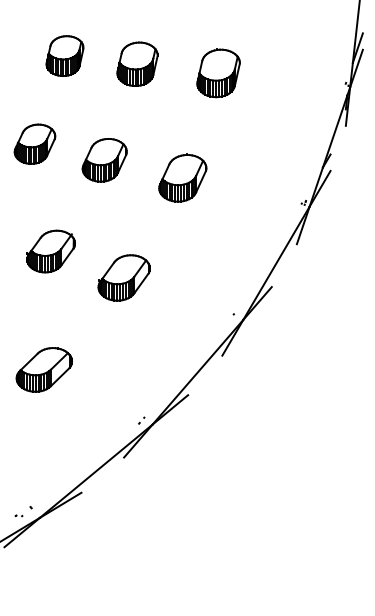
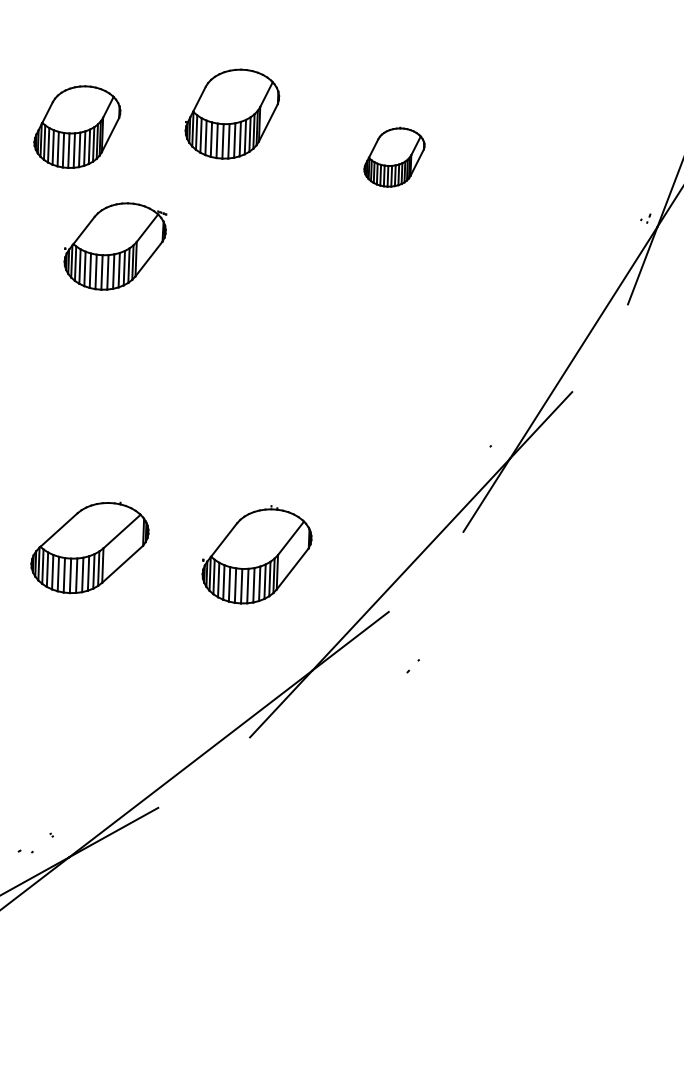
part: (34, 143) -> (76, 125), moved
part: (182, 177) -> (393, 156), size x0.6
part: (50, 251) -> (113, 246), moved
part: (123, 277) -> (255, 555), moved
part: (141, 420) -> (412, 665), moved

